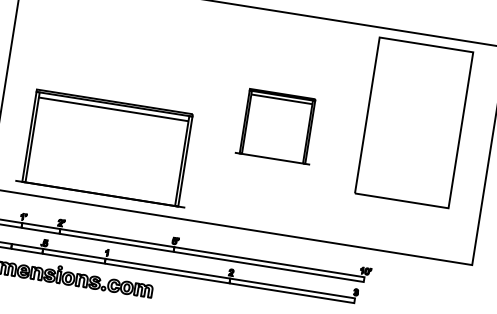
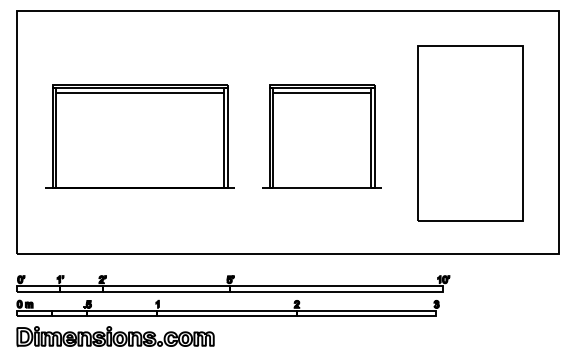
part: (413, 123) -> (470, 133), moved
part: (277, 126) -> (321, 136), size x1.43
part: (107, 147) -> (139, 136), moved

